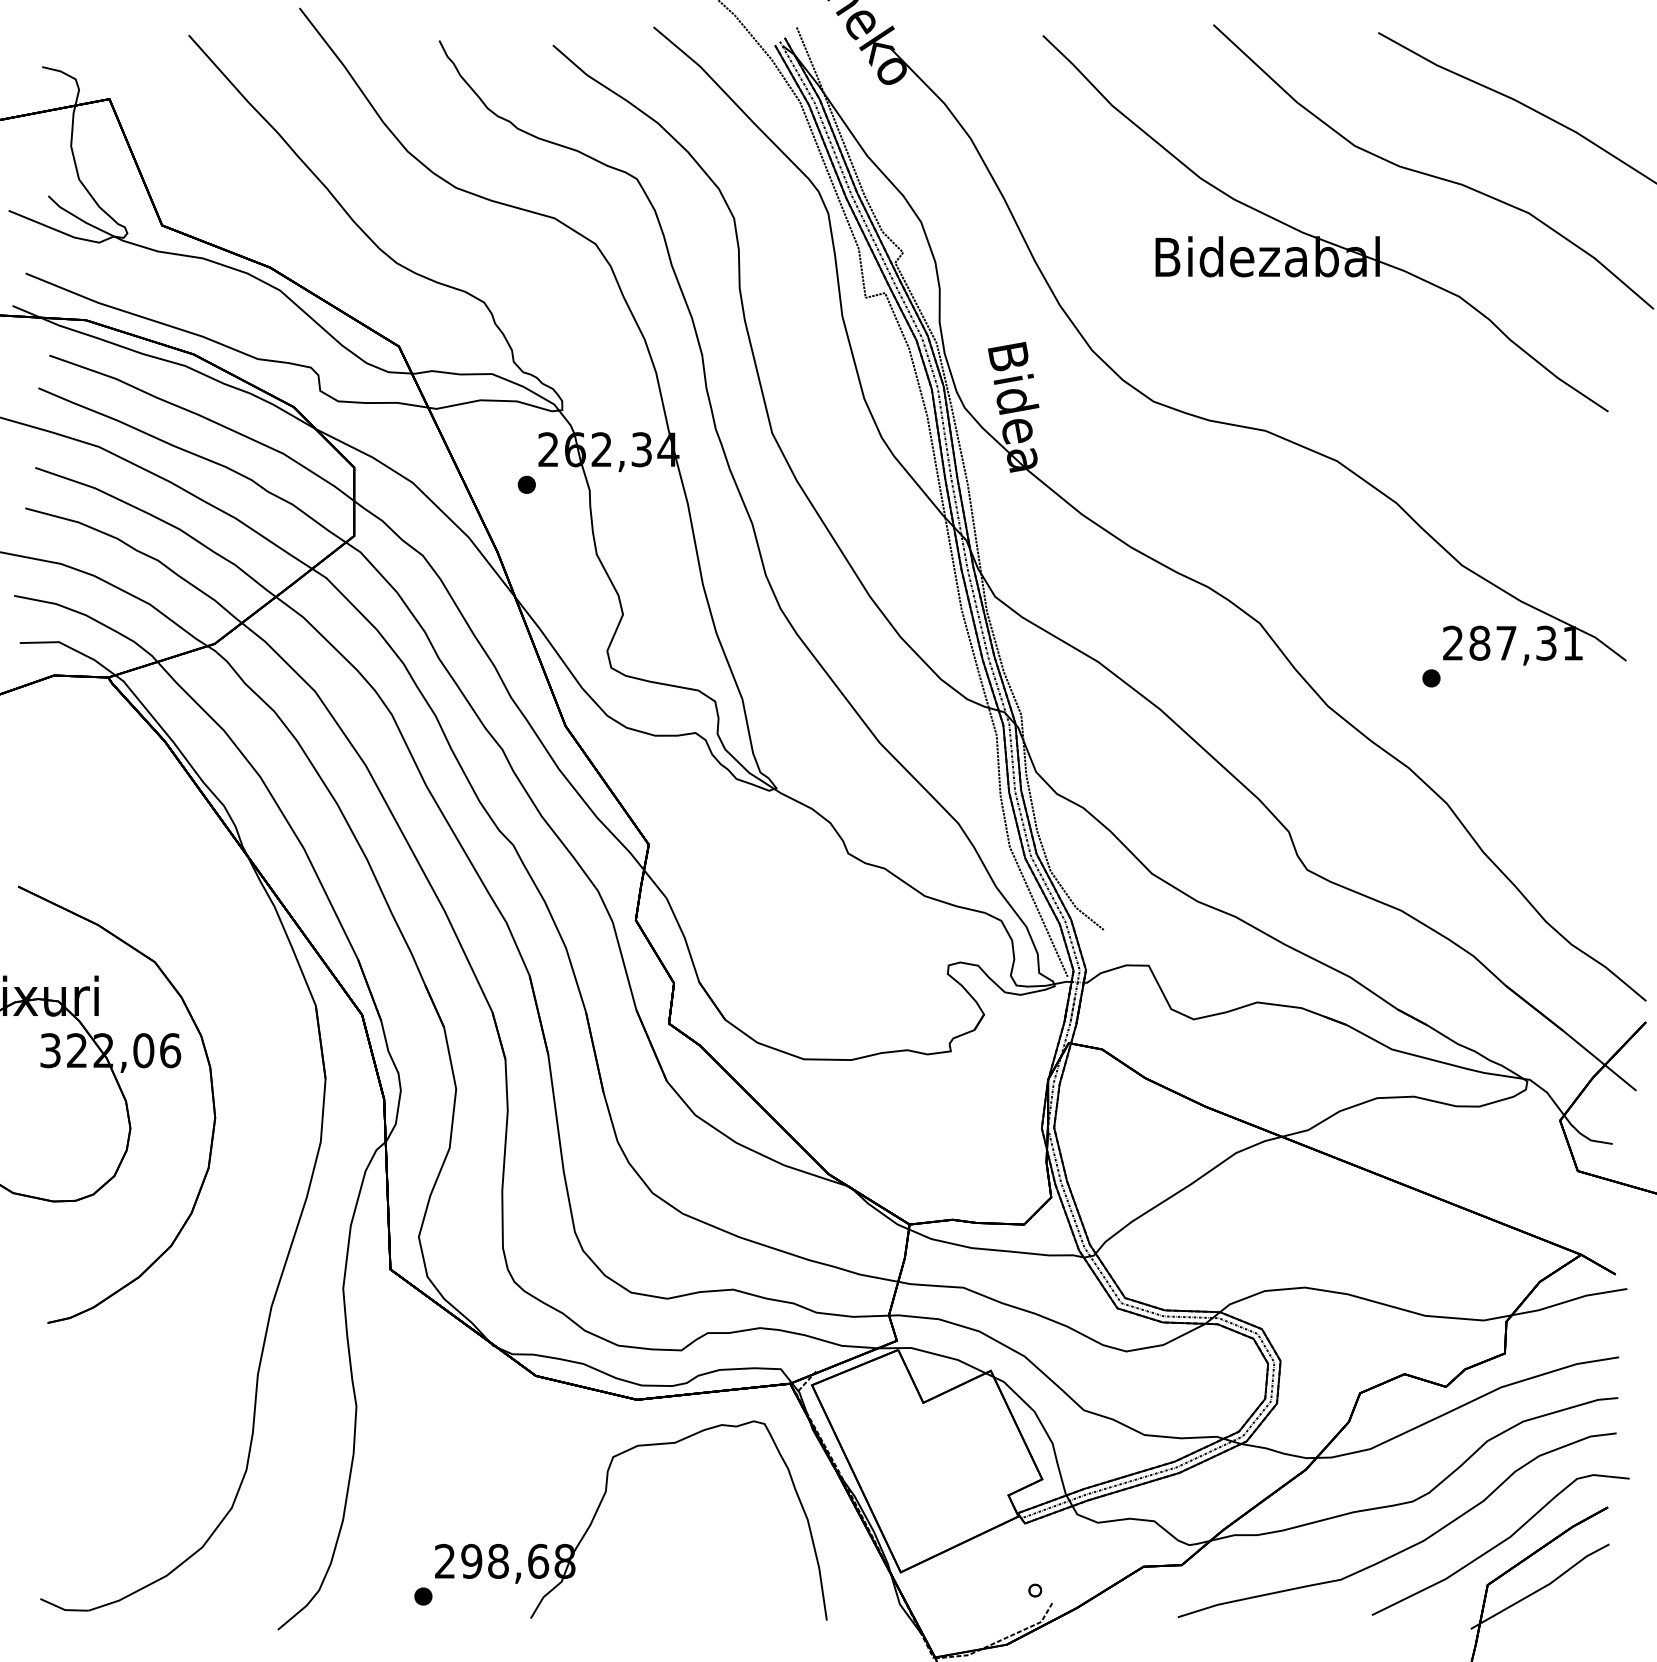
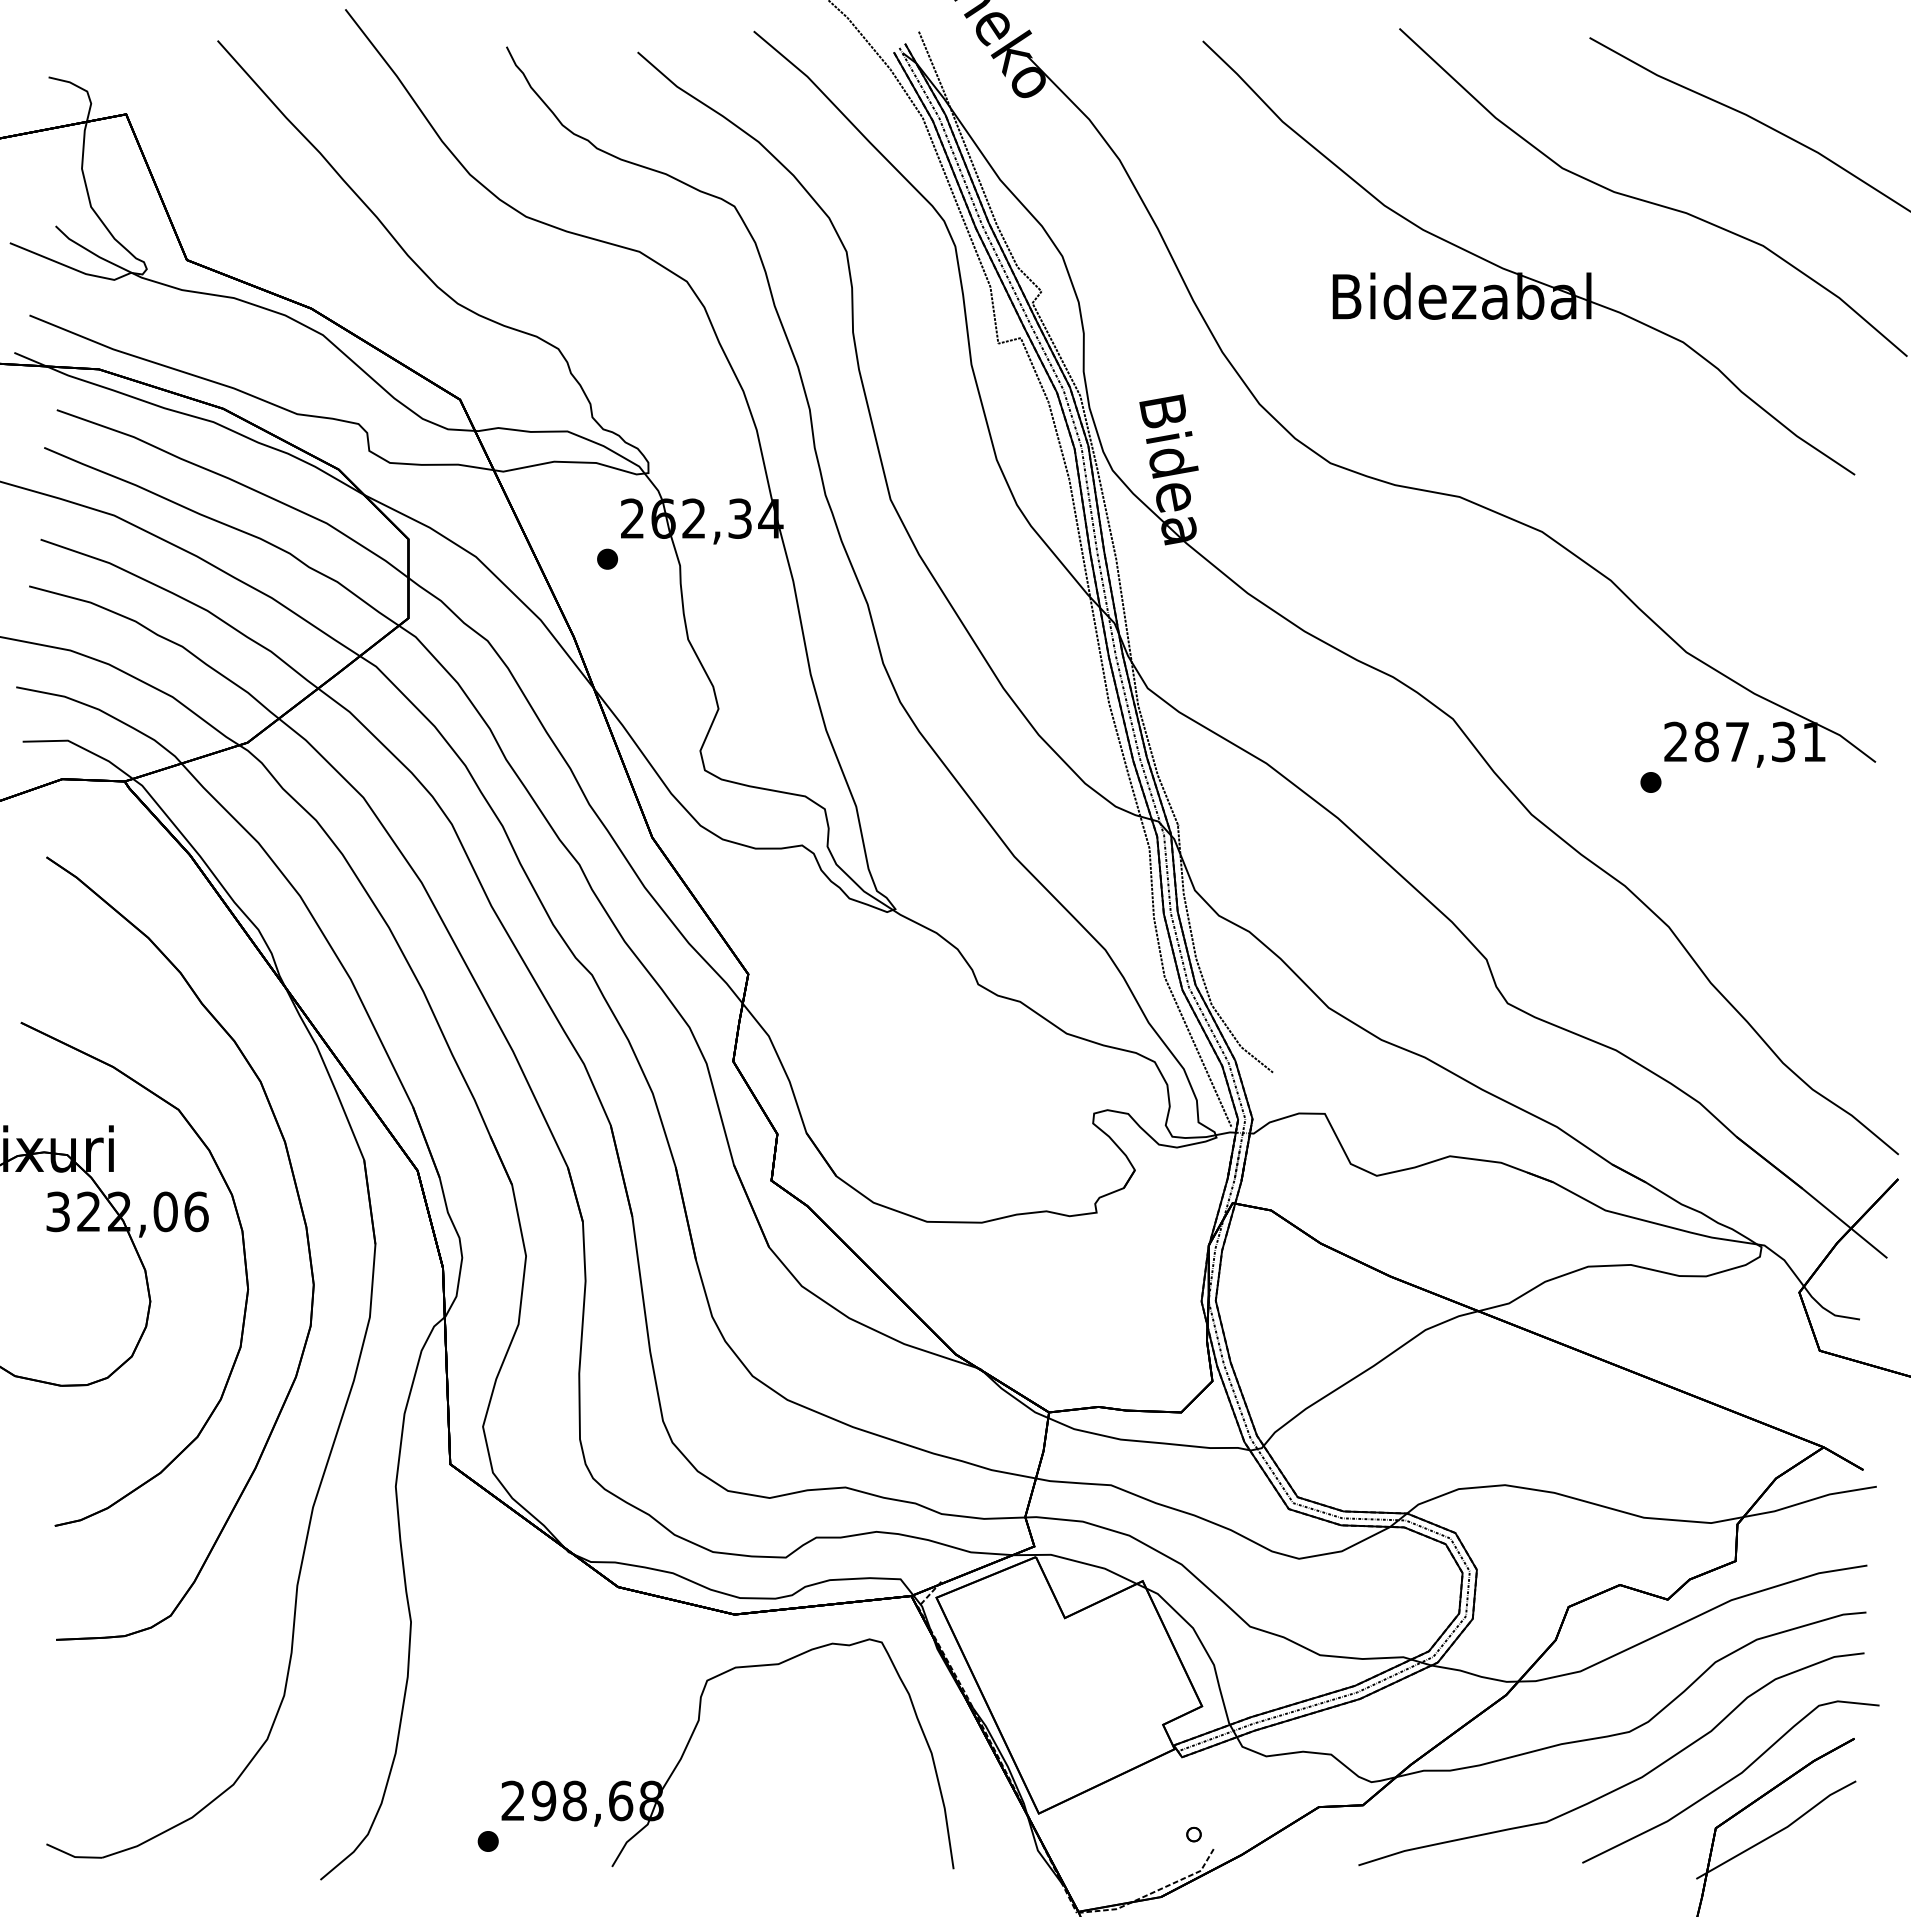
part: (262, 1054) -> (302, 1216), added

